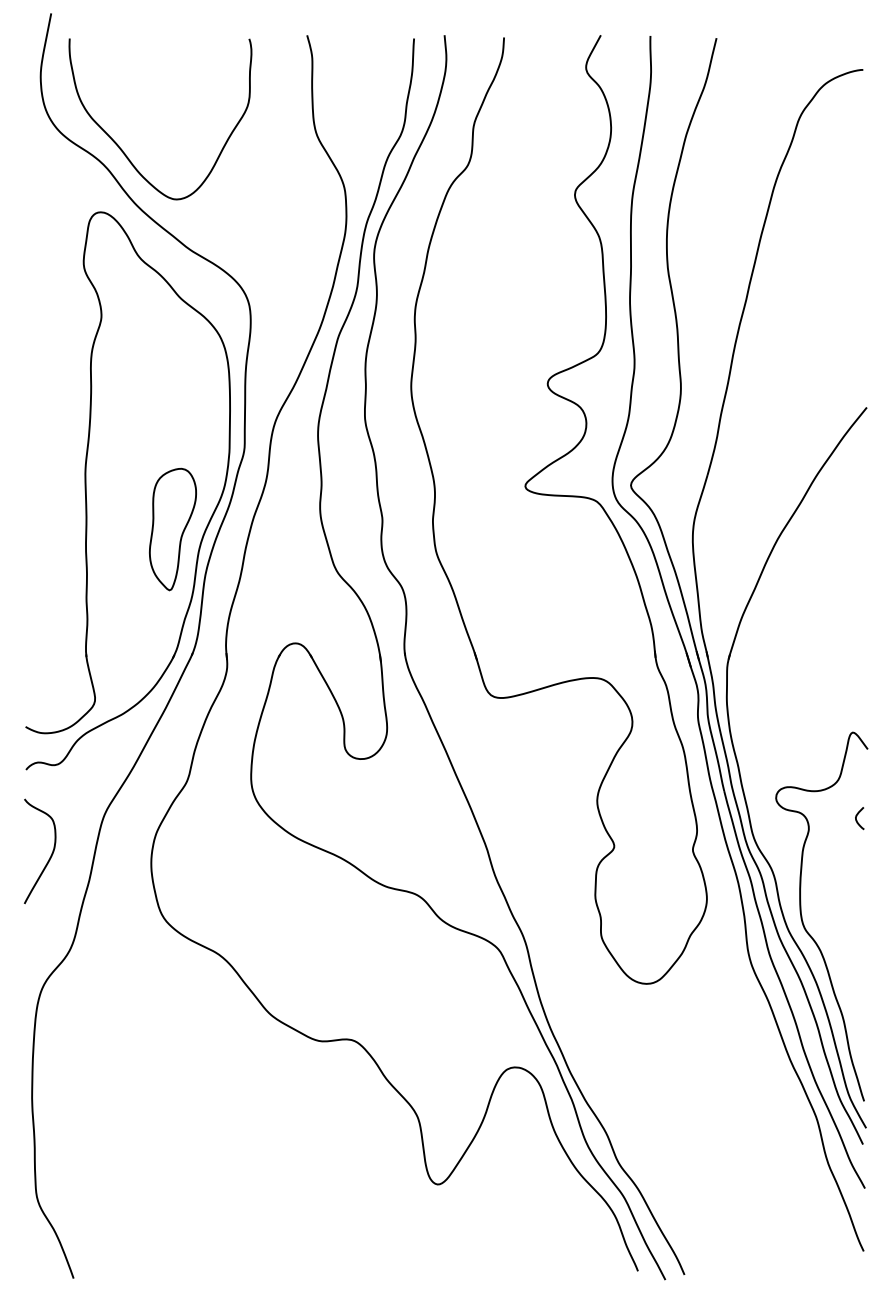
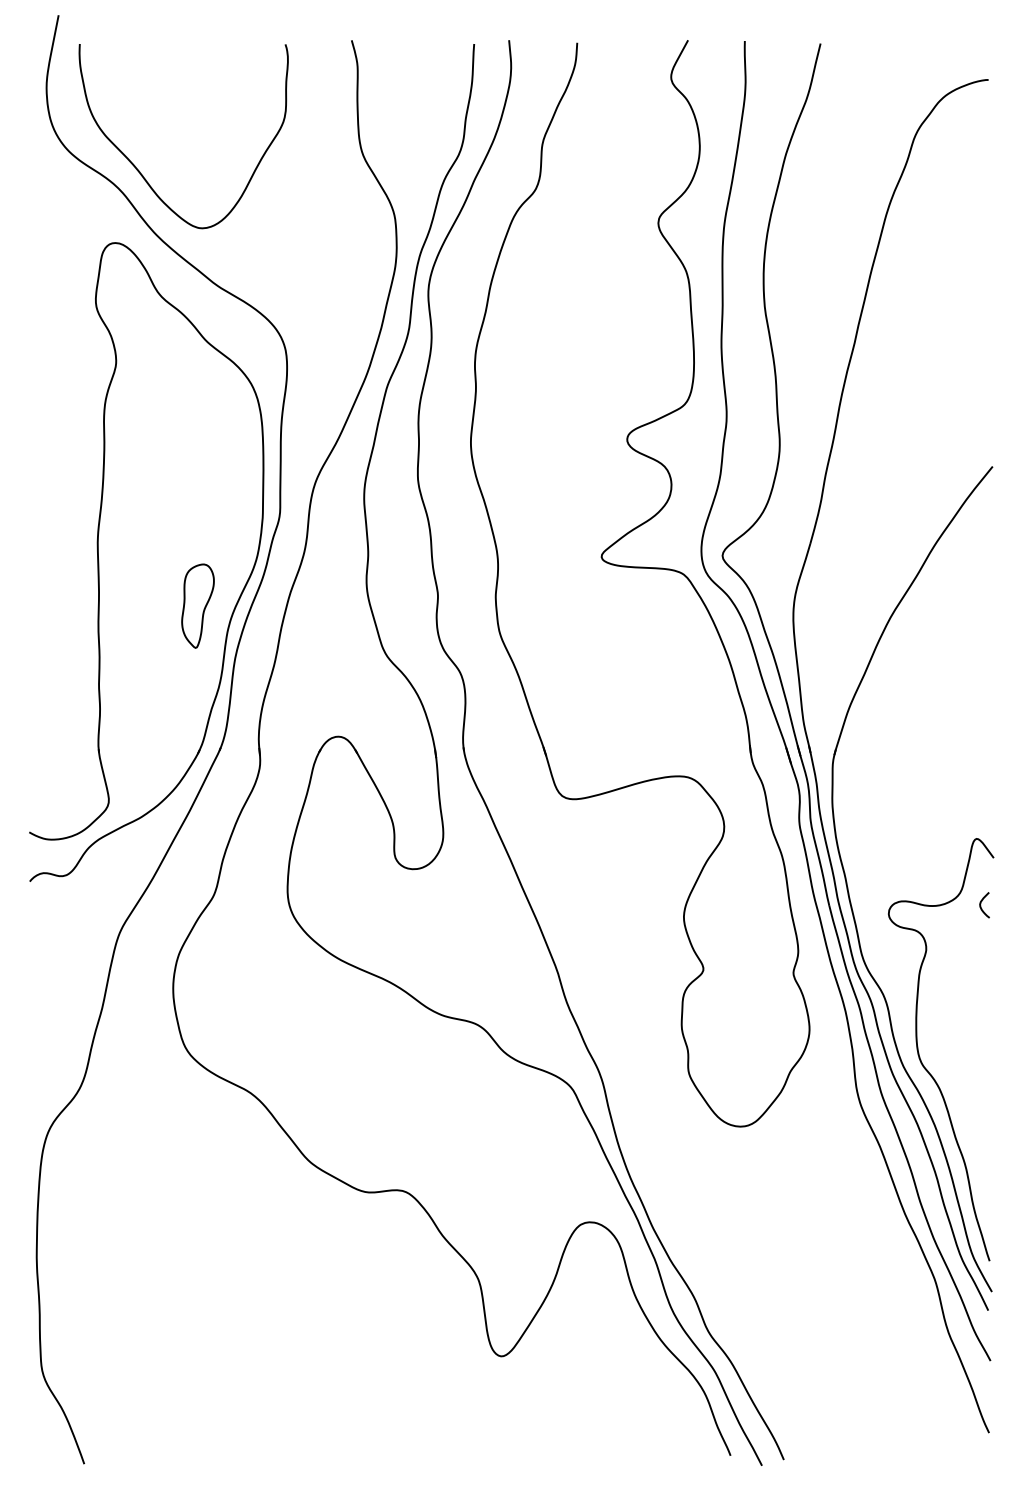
part: (172, 528) -> (197, 605), size x0.6
curve: (857, 818) -> (981, 905), moved
curve: (50, 856) -> (57, 980), removed

